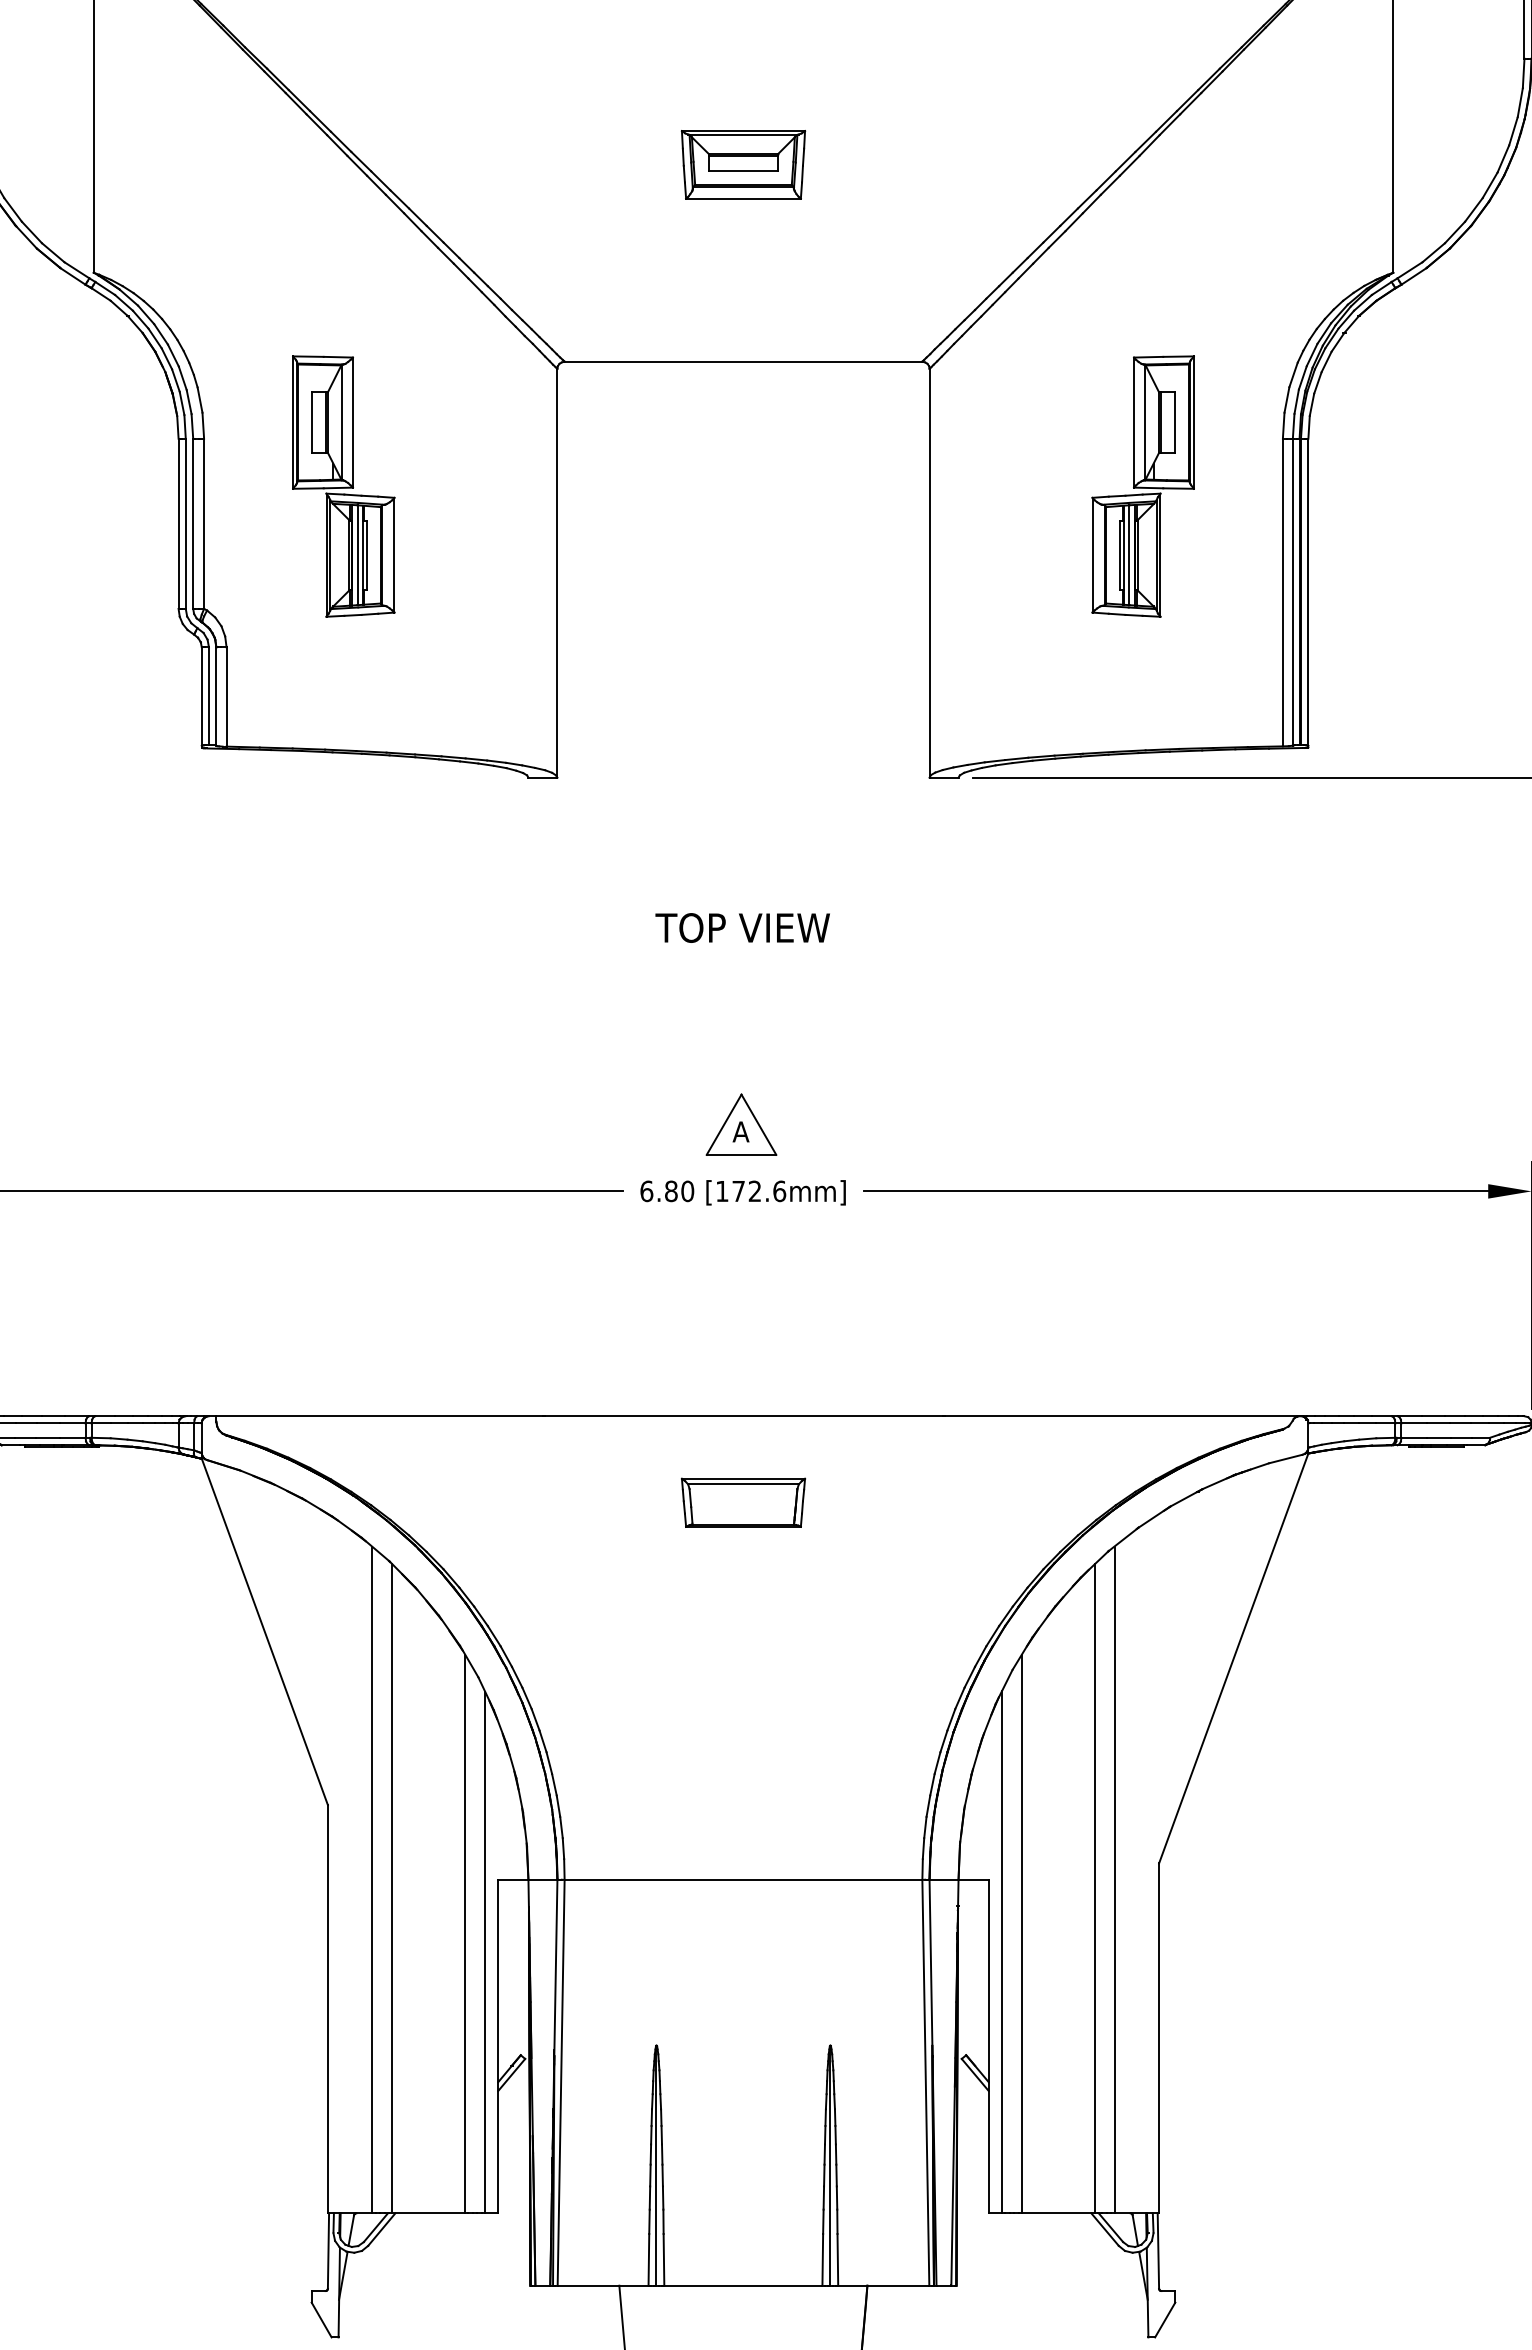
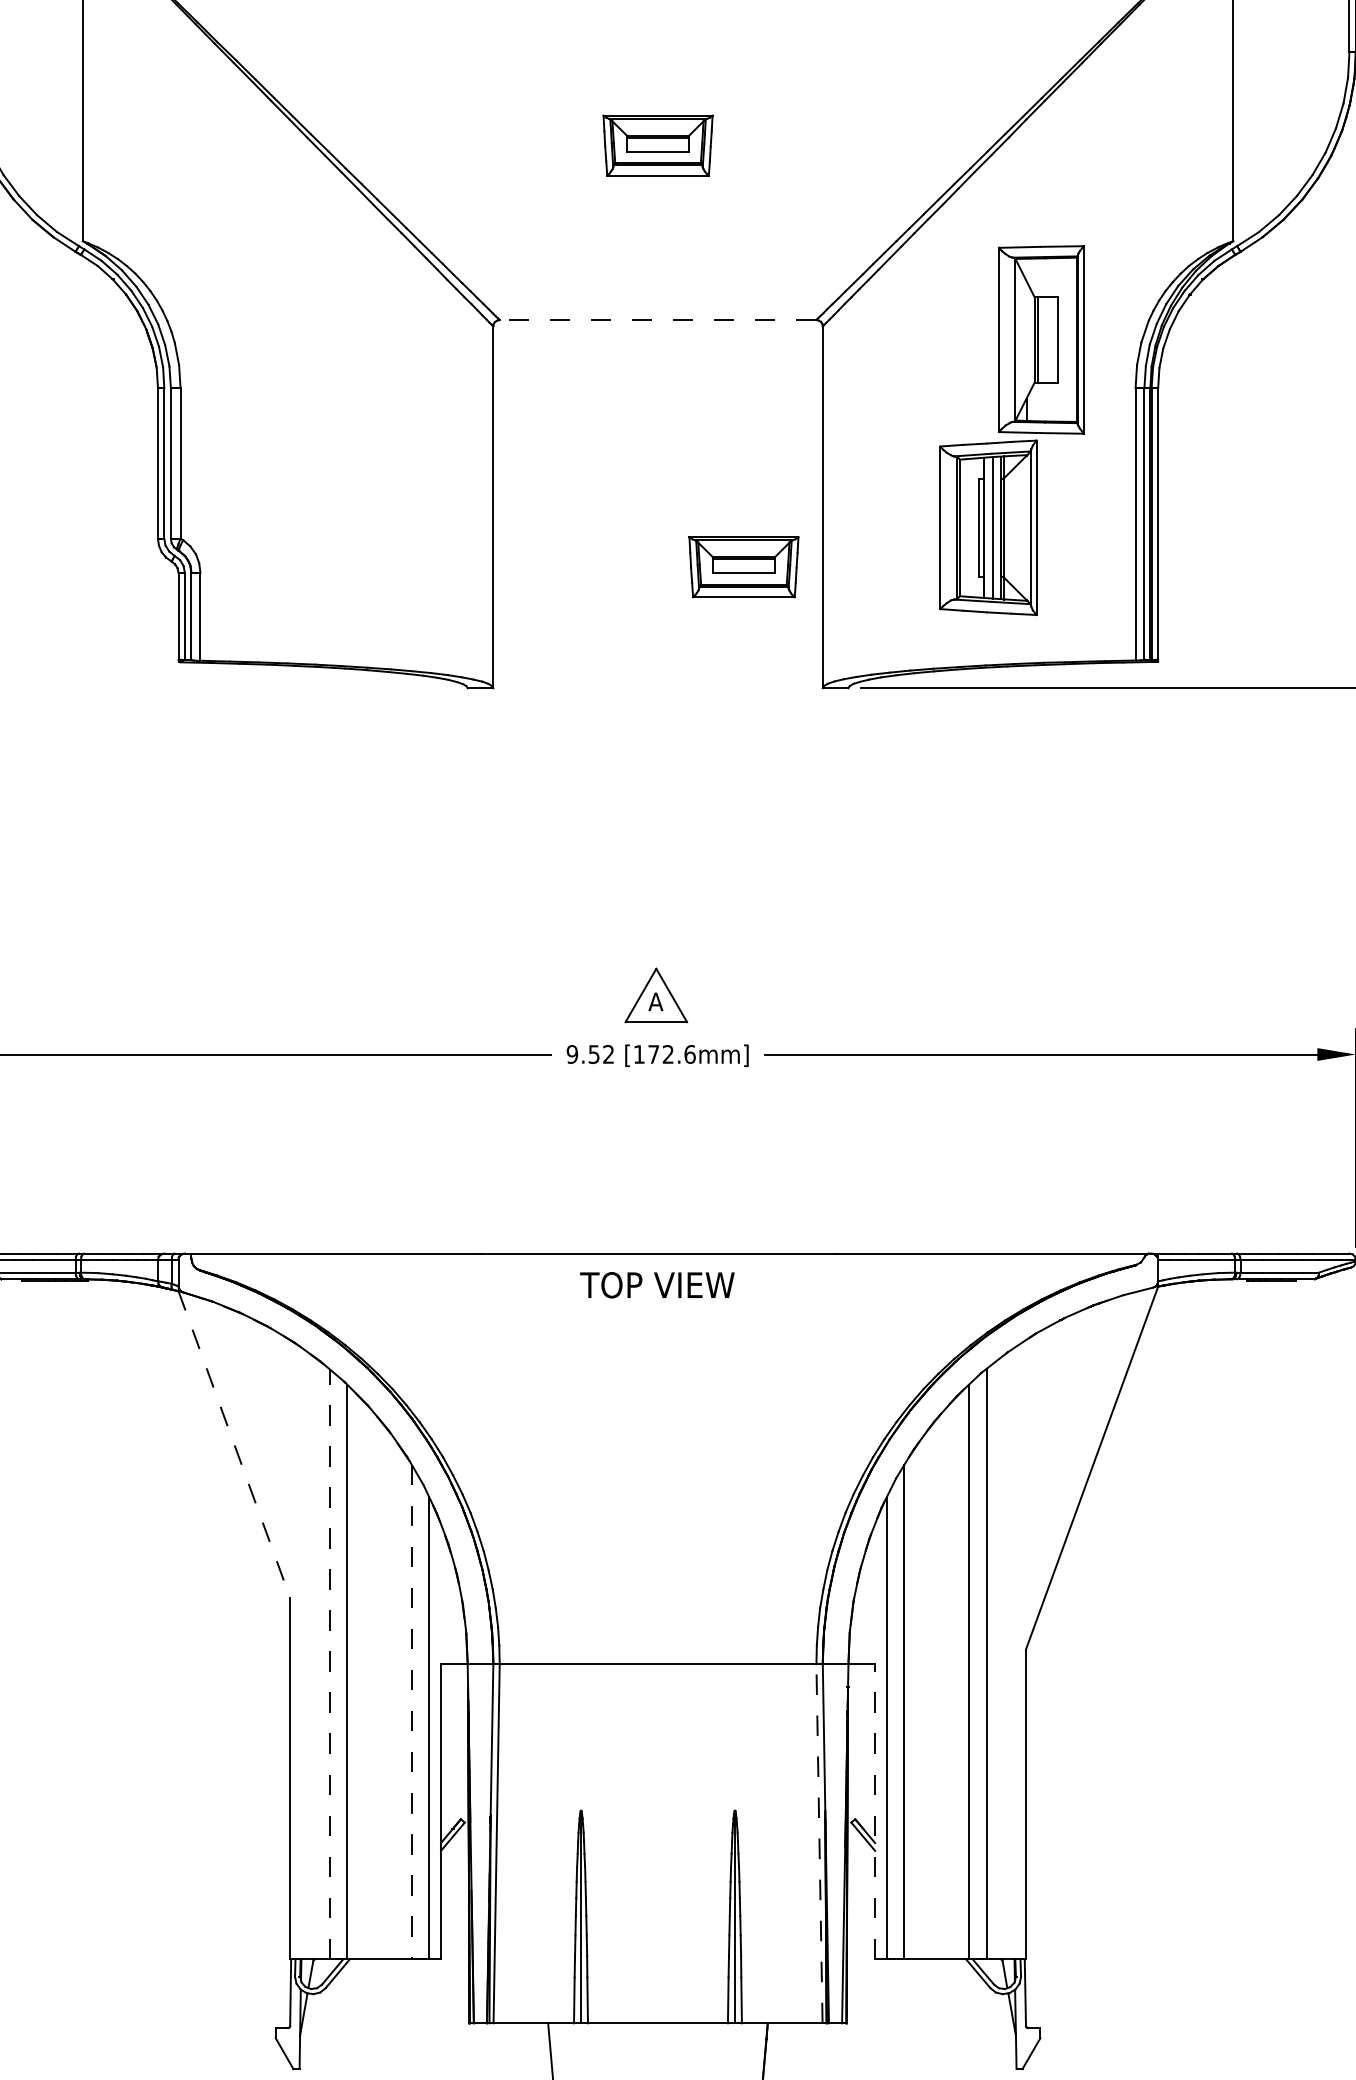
line: (743, 361) -> (658, 319), solid -> dashed
part: (343, 486) -> (303, 430), removed
part: (1142, 486) -> (1011, 430), size x1.6
part: (840, 640) -> (743, 566), added
text: (742, 927) -> (657, 1284), moved
text: (667, 1191) -> (590, 1054), 6.80 -> 9.52
part: (743, 1502) -> (658, 1329), removed
line: (265, 1632) -> (234, 1445), solid -> dashed
line: (372, 1879) -> (329, 1663), solid -> dashed
line: (465, 1934) -> (411, 1712), solid -> dashed
line: (988, 2046) -> (874, 1811), solid -> dashed
line: (925, 2082) -> (819, 1843), solid -> dashed

